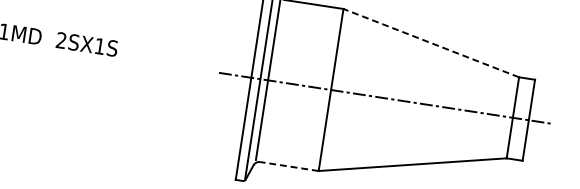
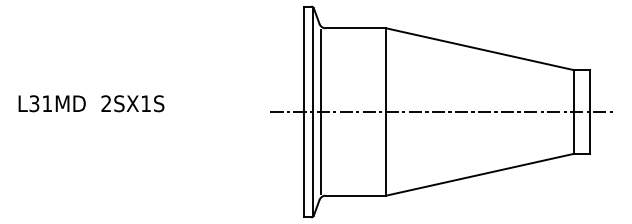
line: (430, 43) -> (479, 49), dashed -> solid
line: (289, 166) -> (355, 195), dashed -> solid

